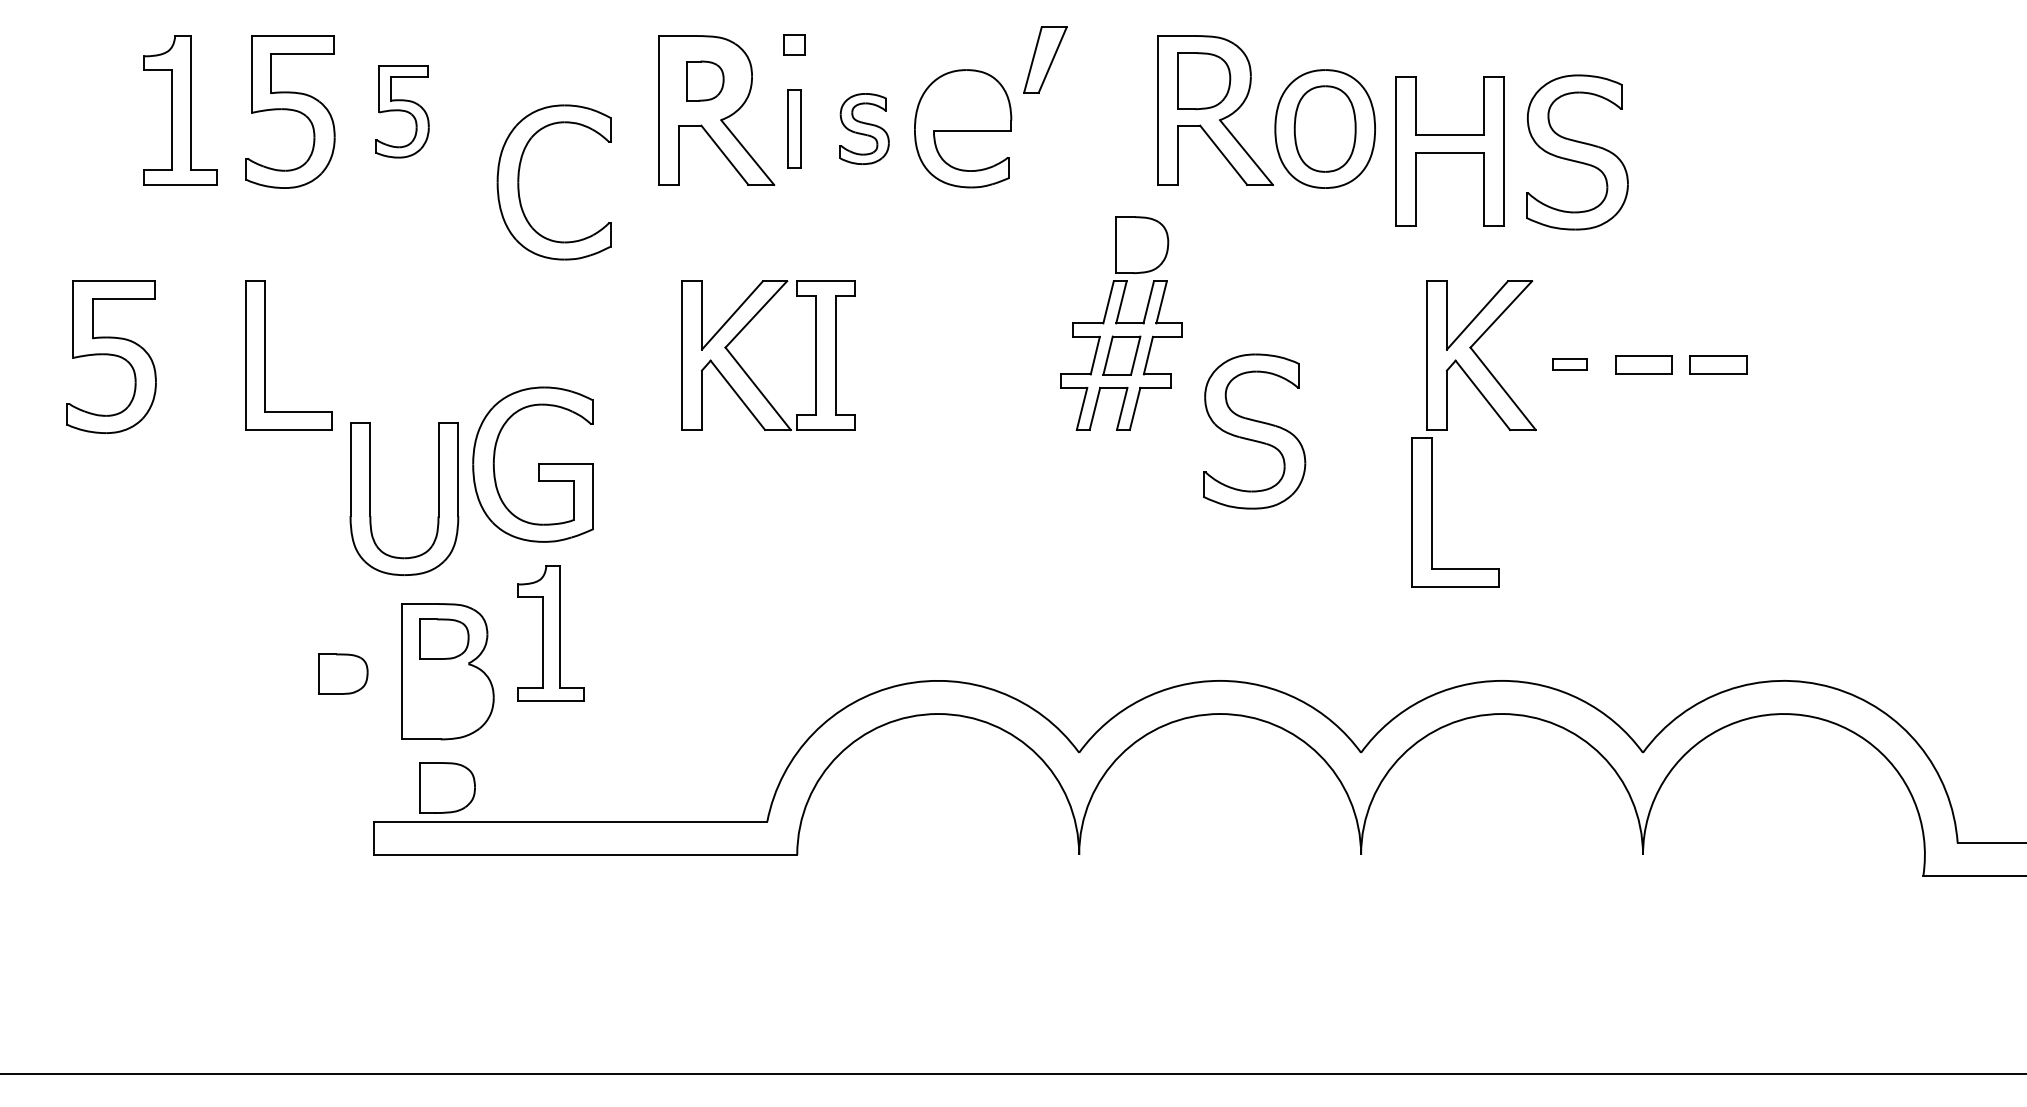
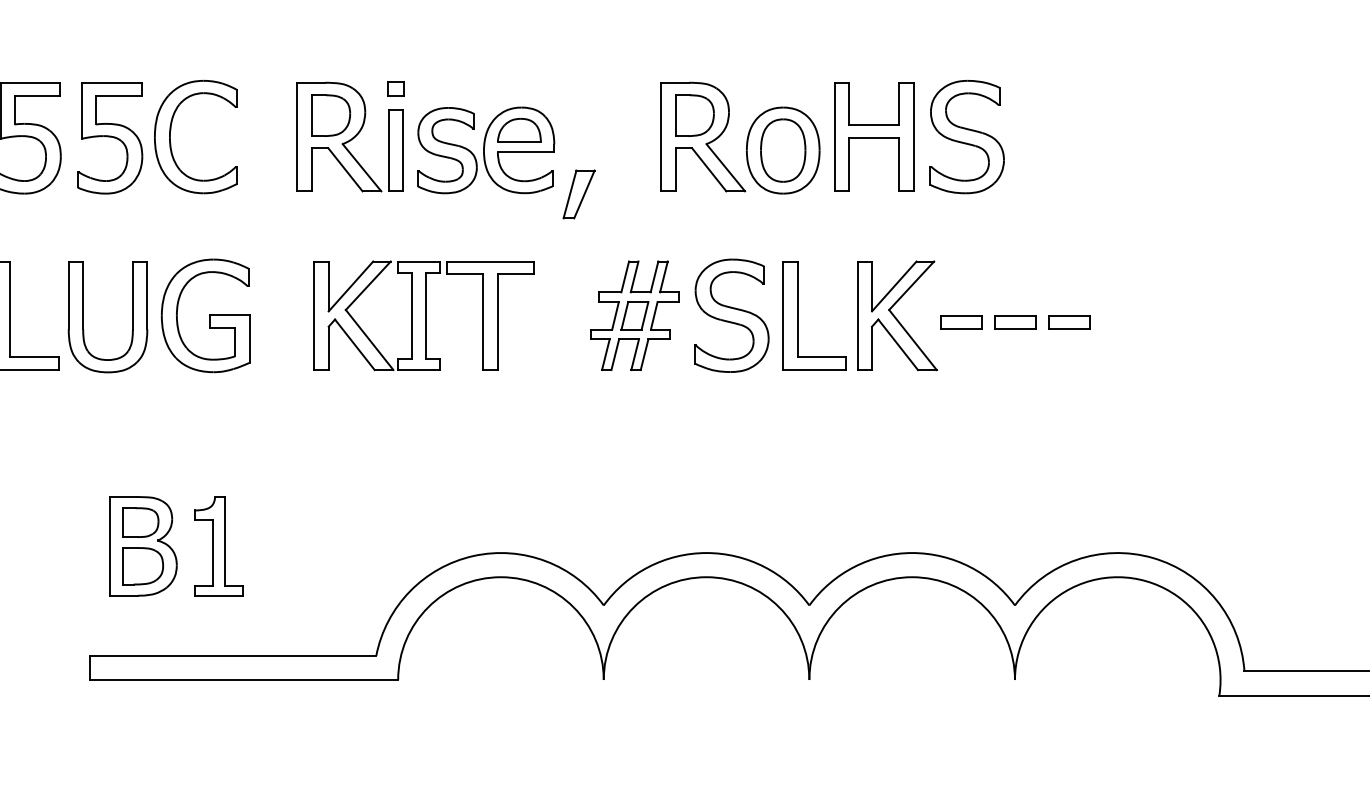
part: (1045, 59) -> (579, 193), moved
part: (705, 80) -> (331, 115), size x1.43
part: (963, 100) -> (519, 129), added
part: (402, 111) -> (110, 137), size x1.67
part: (794, 128) -> (396, 150), size x1.43
part: (864, 128) -> (447, 150), size x1.67
part: (1449, 151) -> (873, 137), moved
part: (1577, 152) -> (967, 137), moved
part: (519, 182) -> (170, 137), moved
part: (1142, 244) -> (649, 234), removed
part: (923, 355) -> (490, 315), added
part: (1569, 364) -> (961, 322), size x1.67
part: (1254, 431) -> (731, 315), moved
part: (532, 464) -> (205, 315), moved
part: (370, 498) -> (83, 316), moved
part: (1432, 512) -> (798, 315), moved
part: (550, 633) -> (218, 546), moved
part: (343, 673) -> (67, 547), removed
part: (447, 787) -> (143, 565), moved

